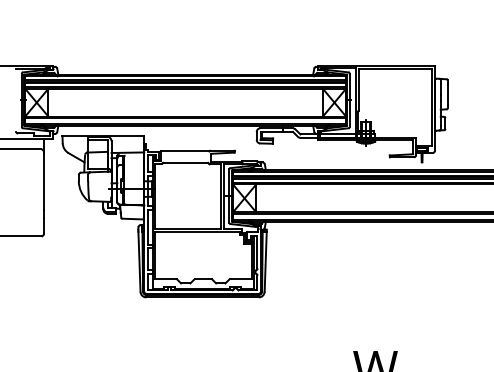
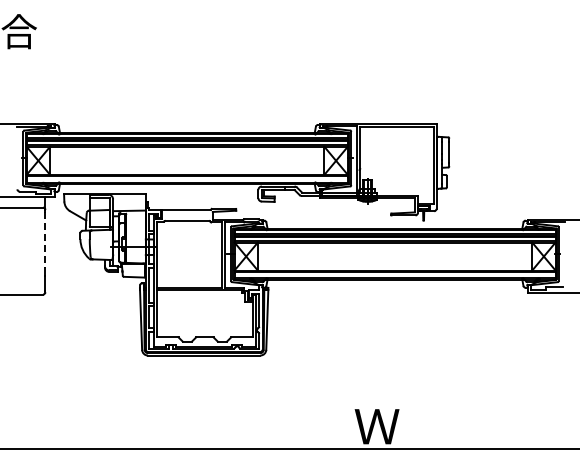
line: (43, 182) -> (45, 240), solid -> dashed

